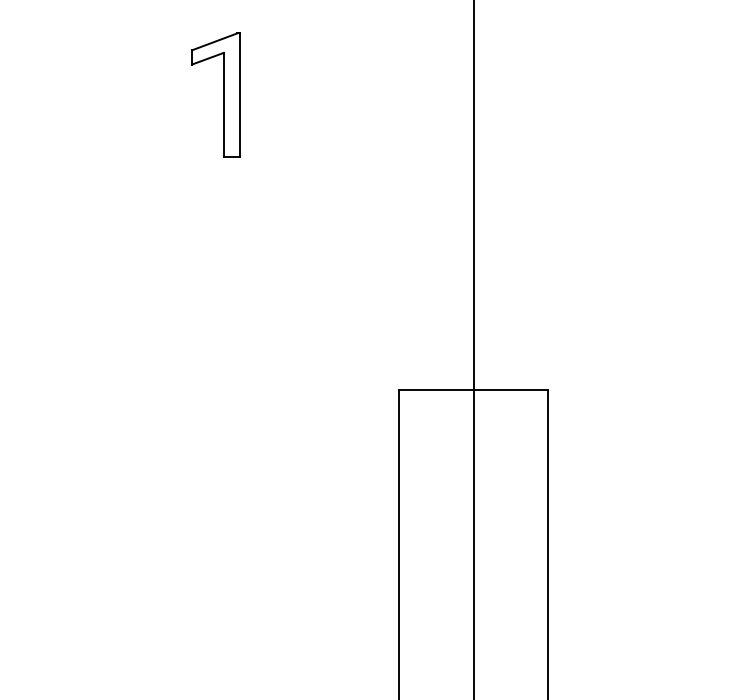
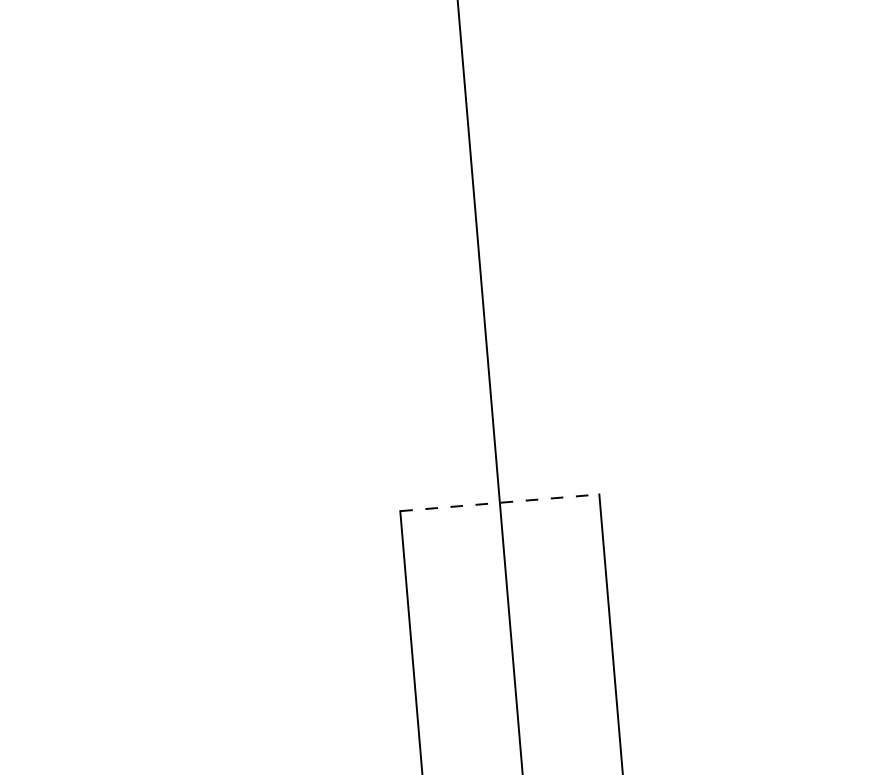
part: (223, 94) -> (131, 135), removed
line: (474, 390) -> (500, 502), solid -> dashed

